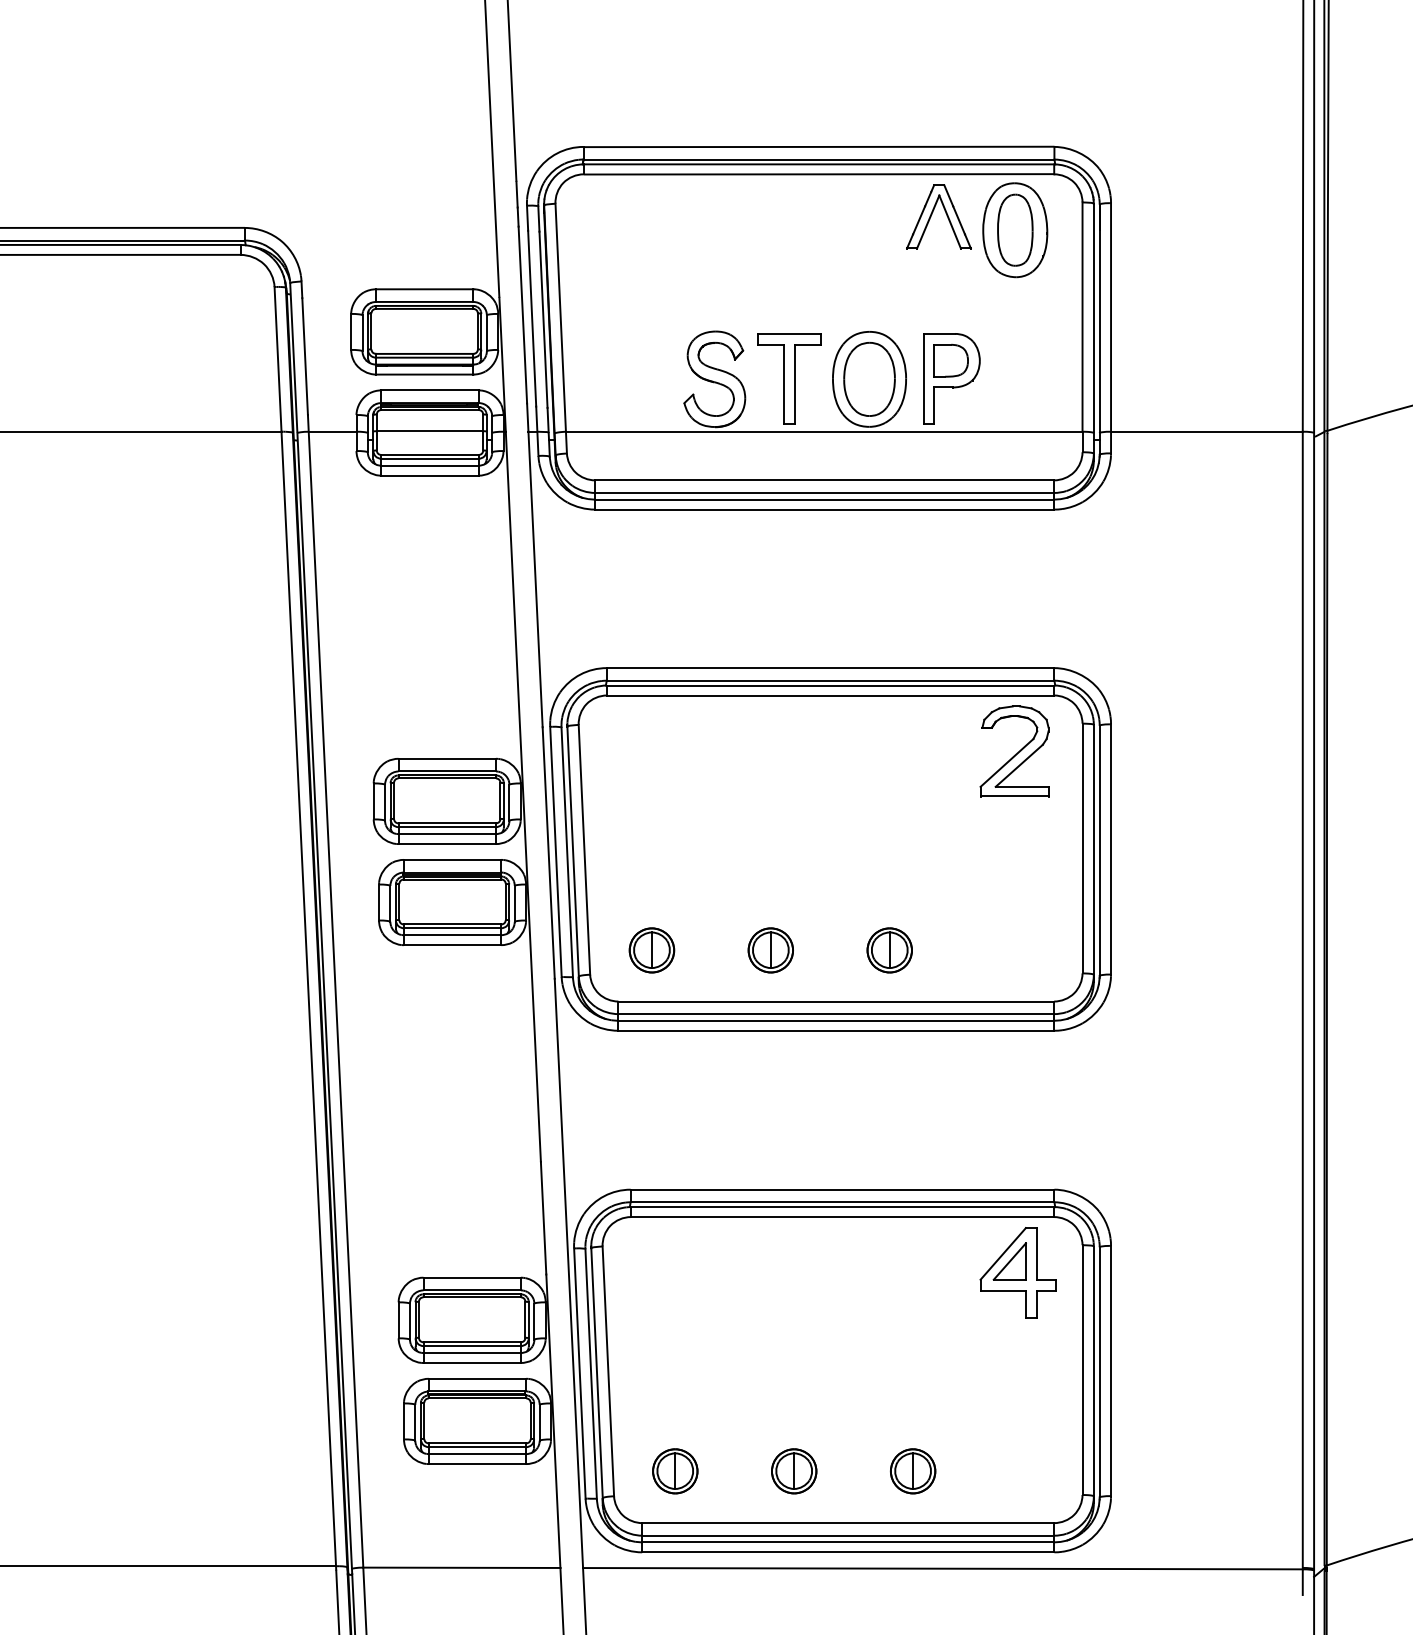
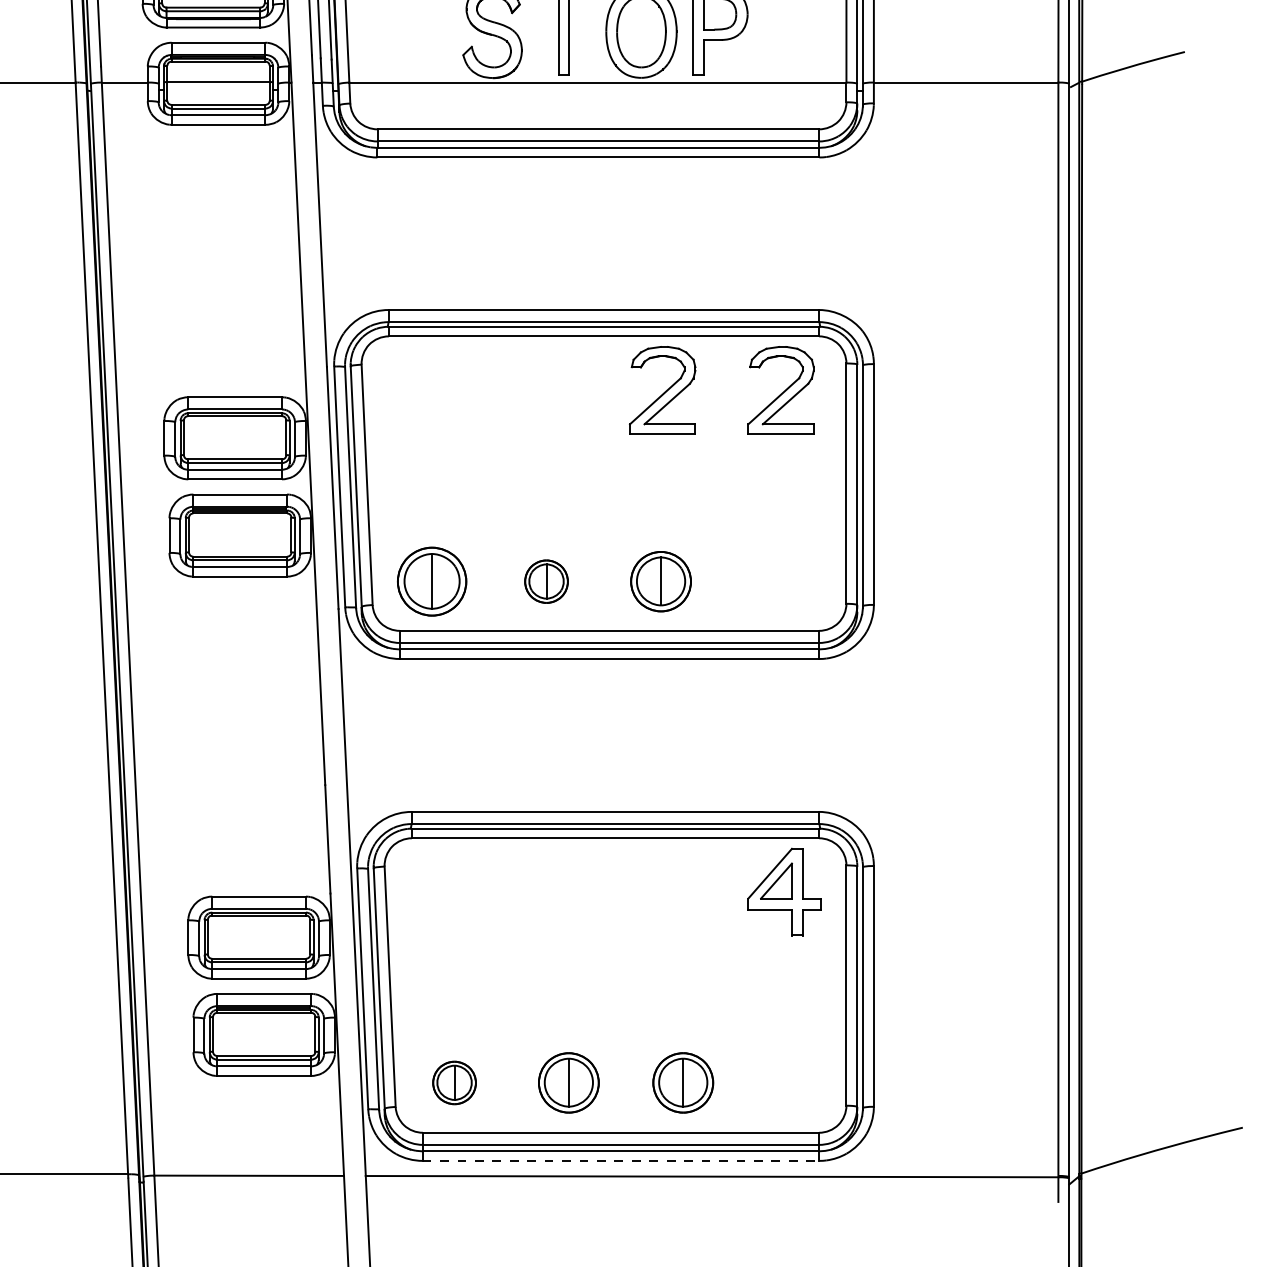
part: (891, 751) -> (662, 390), added
part: (651, 950) -> (431, 581), size x1.6
part: (889, 950) -> (660, 581), size x1.4
part: (794, 1471) -> (569, 1083), size x1.4
part: (913, 1471) -> (683, 1083), size x1.4
line: (848, 1552) -> (621, 1161), solid -> dashed

